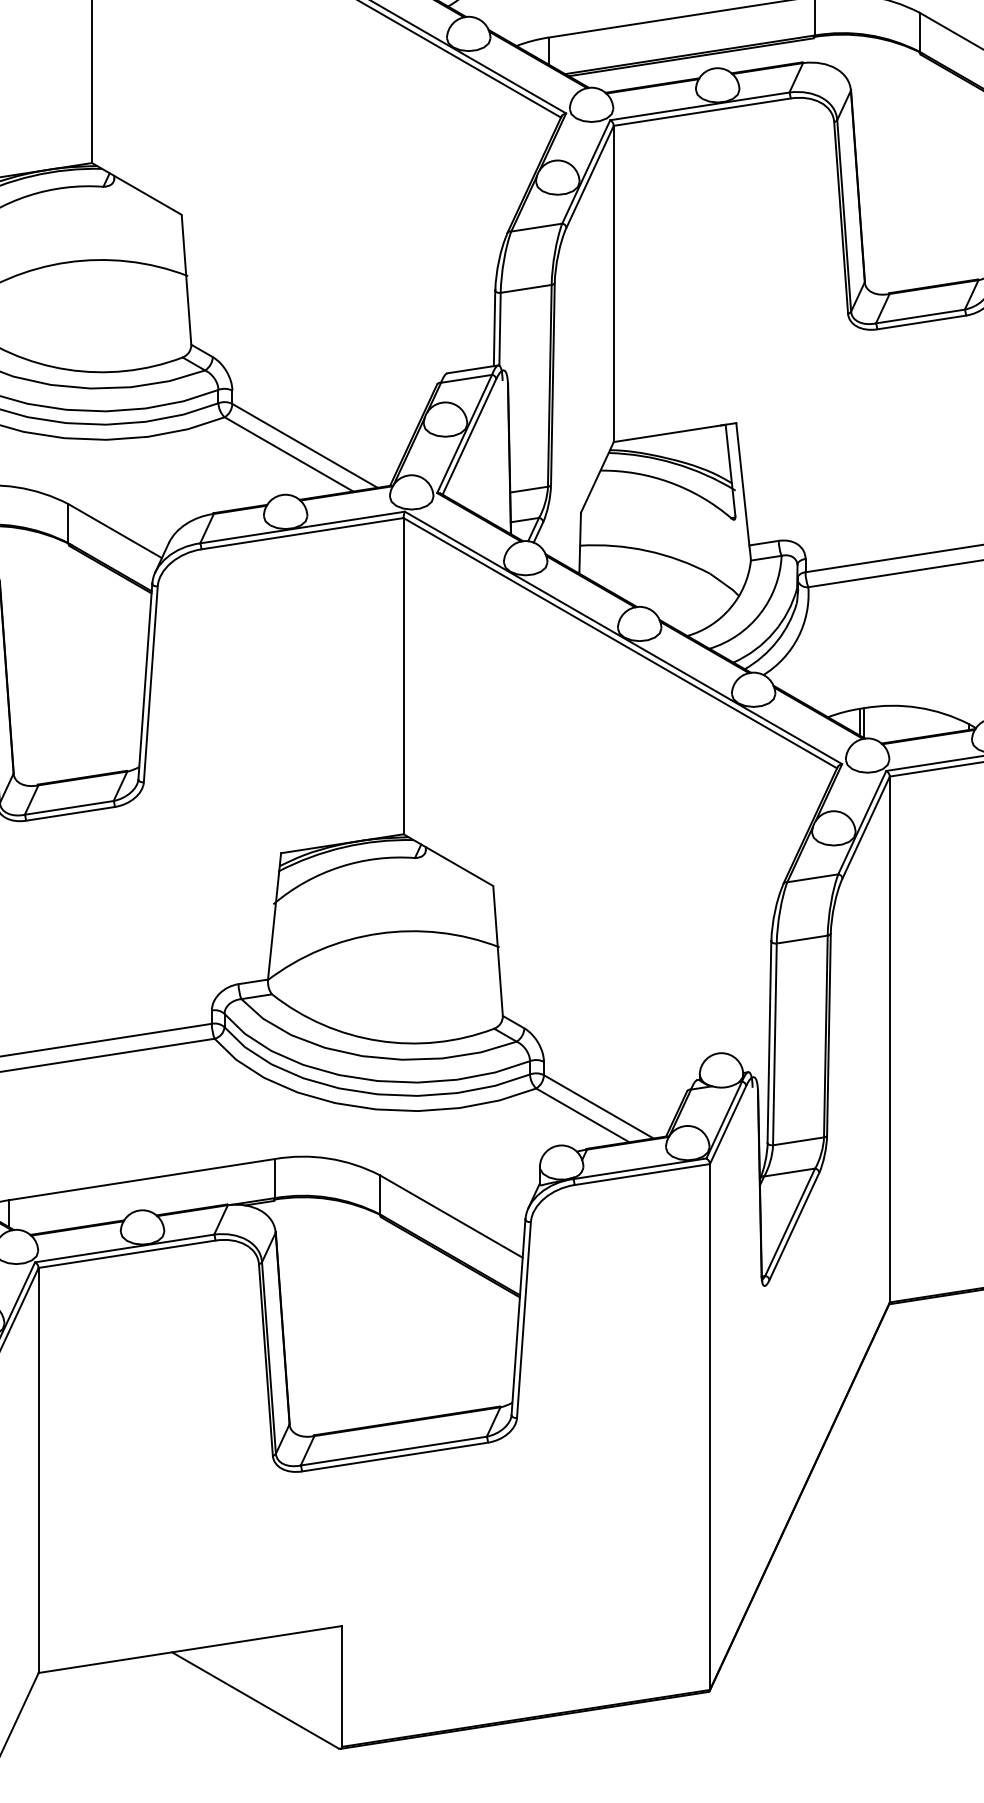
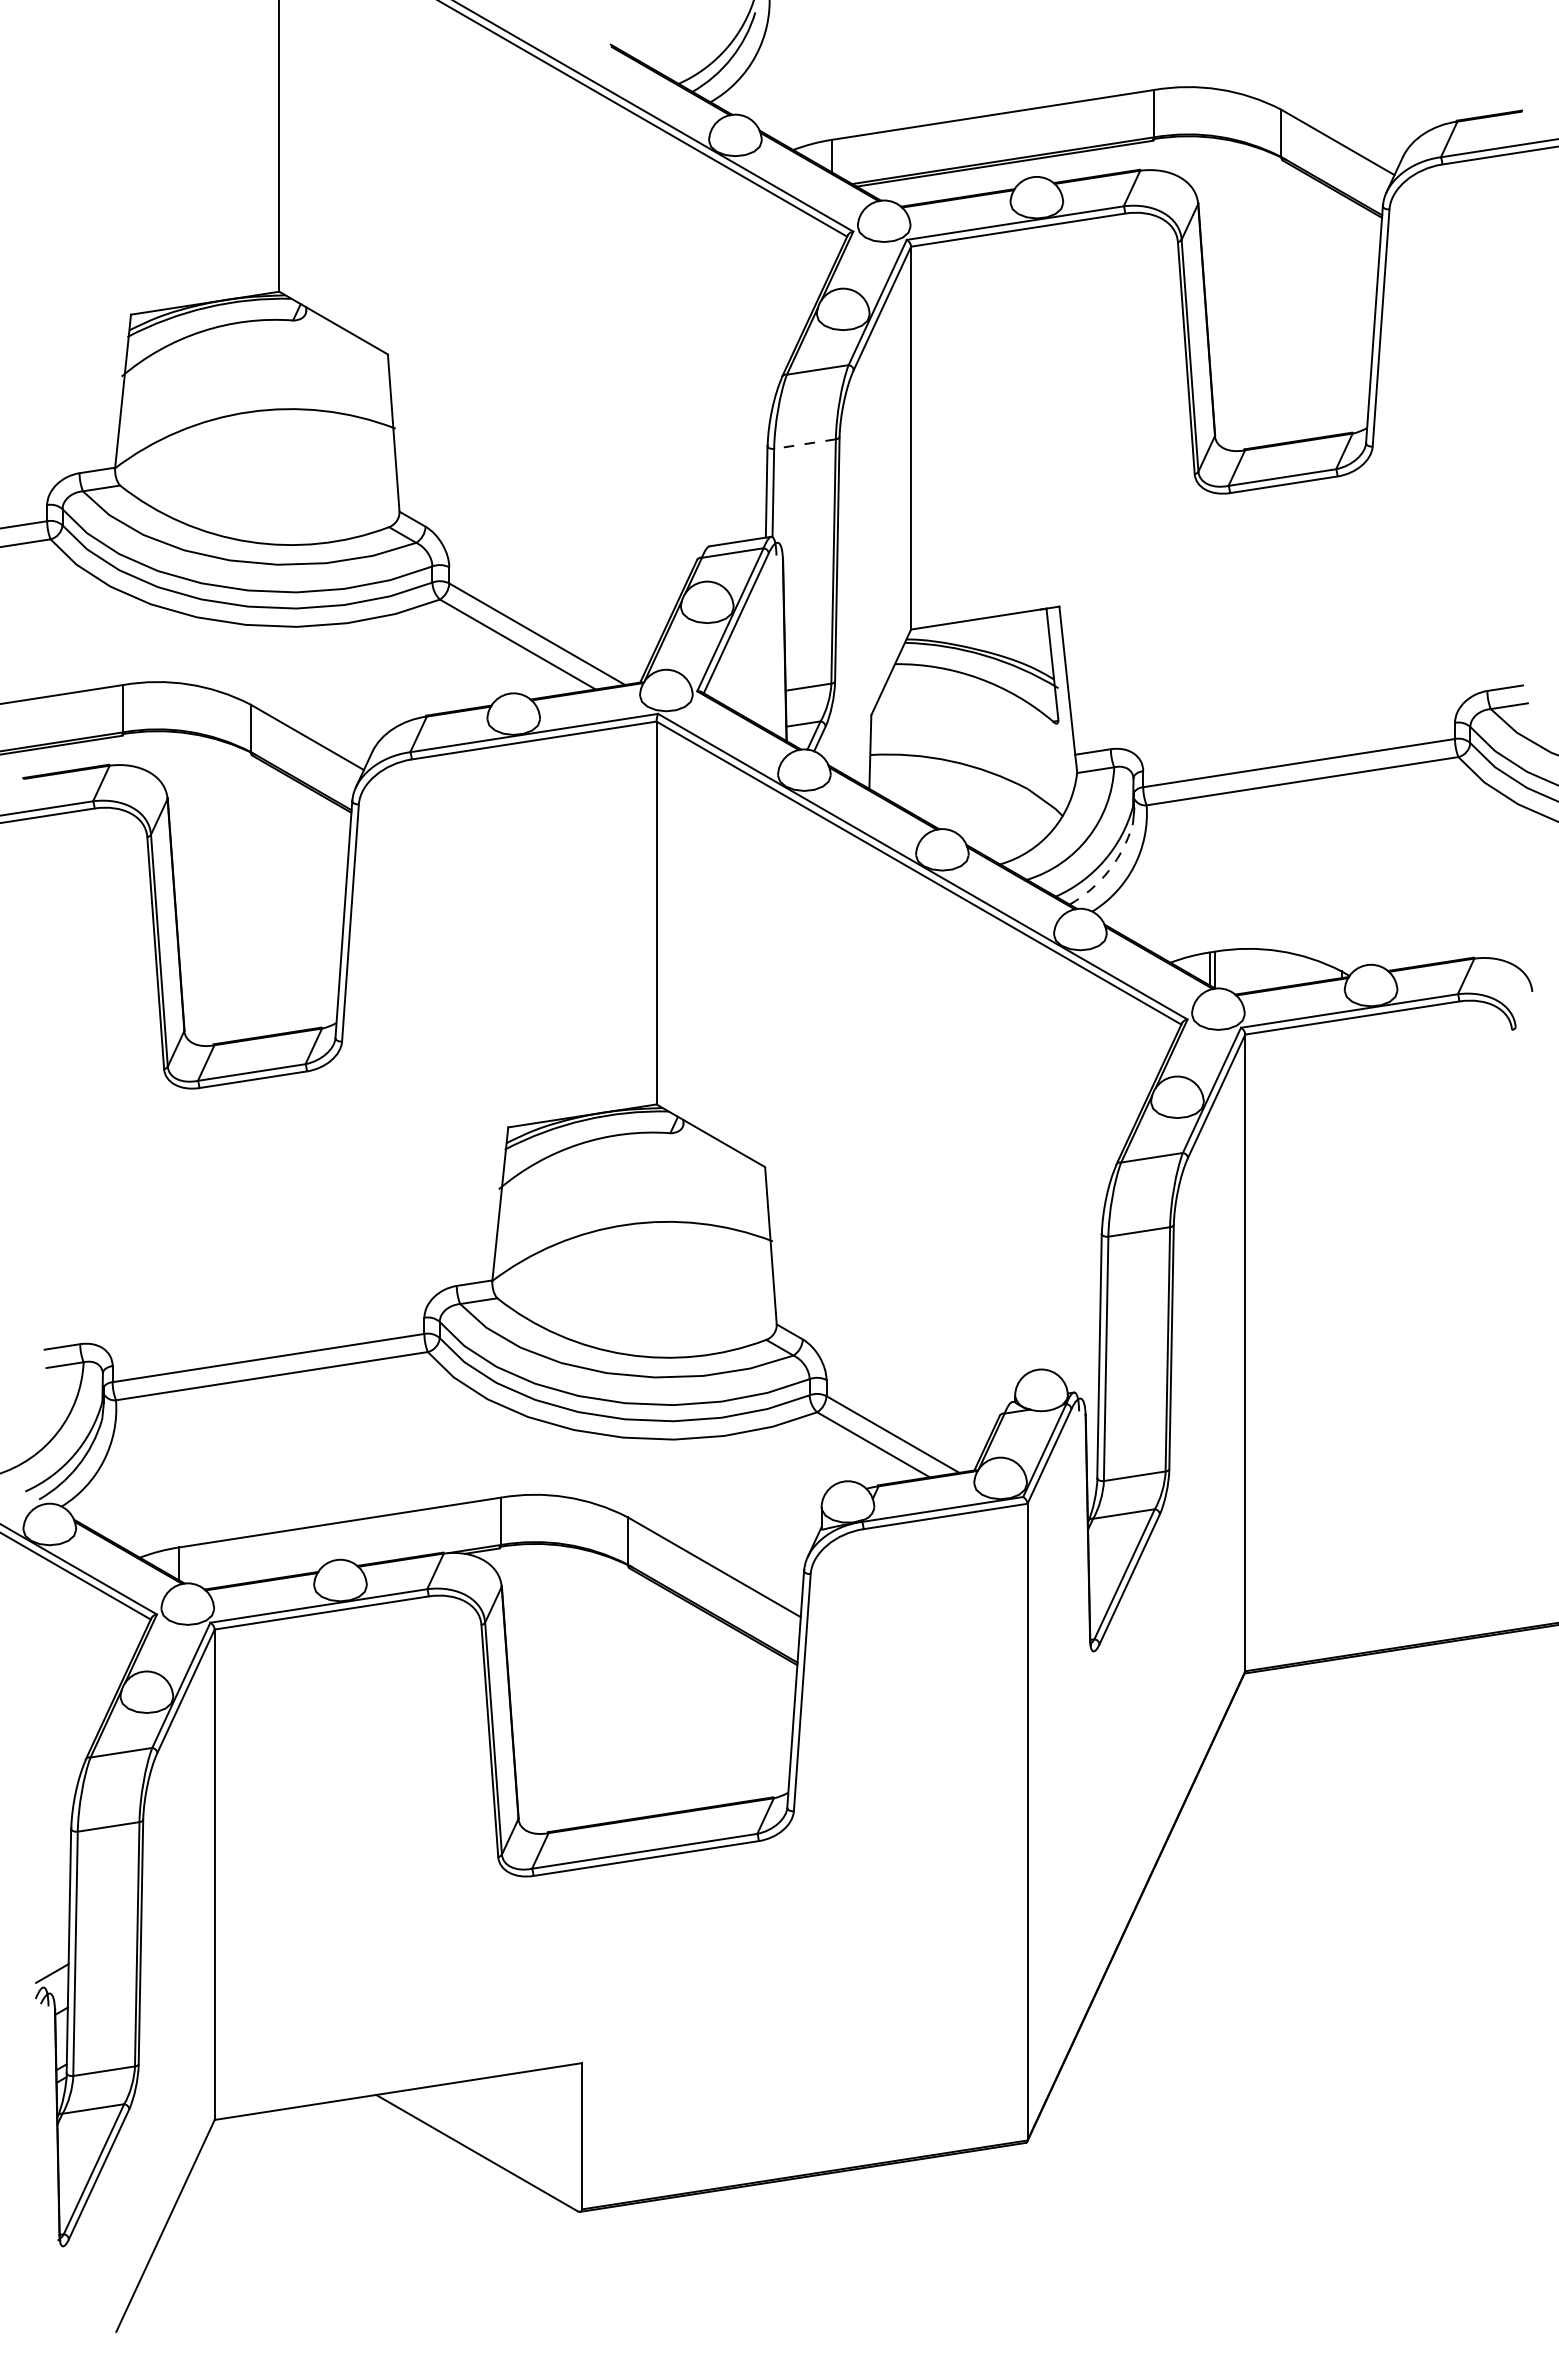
line: (525, 289) -> (804, 444), solid -> dashed
arc: (776, 641) -> (1108, 870), solid -> dashed

